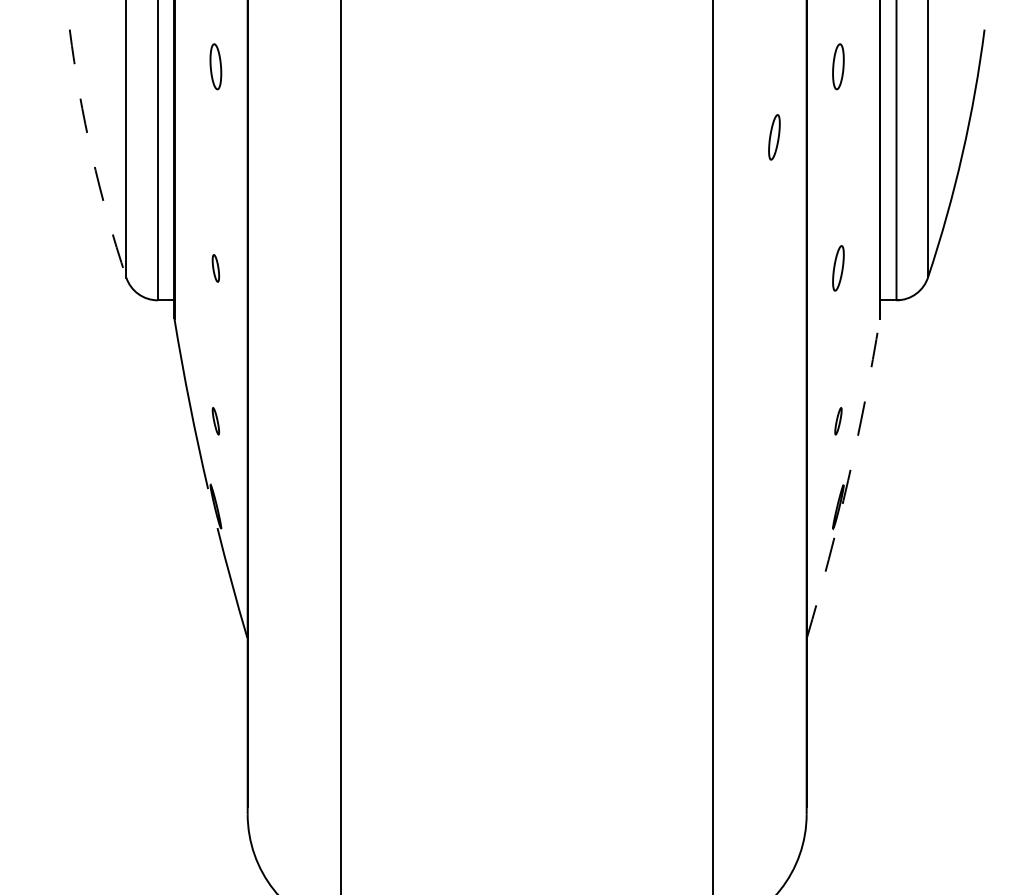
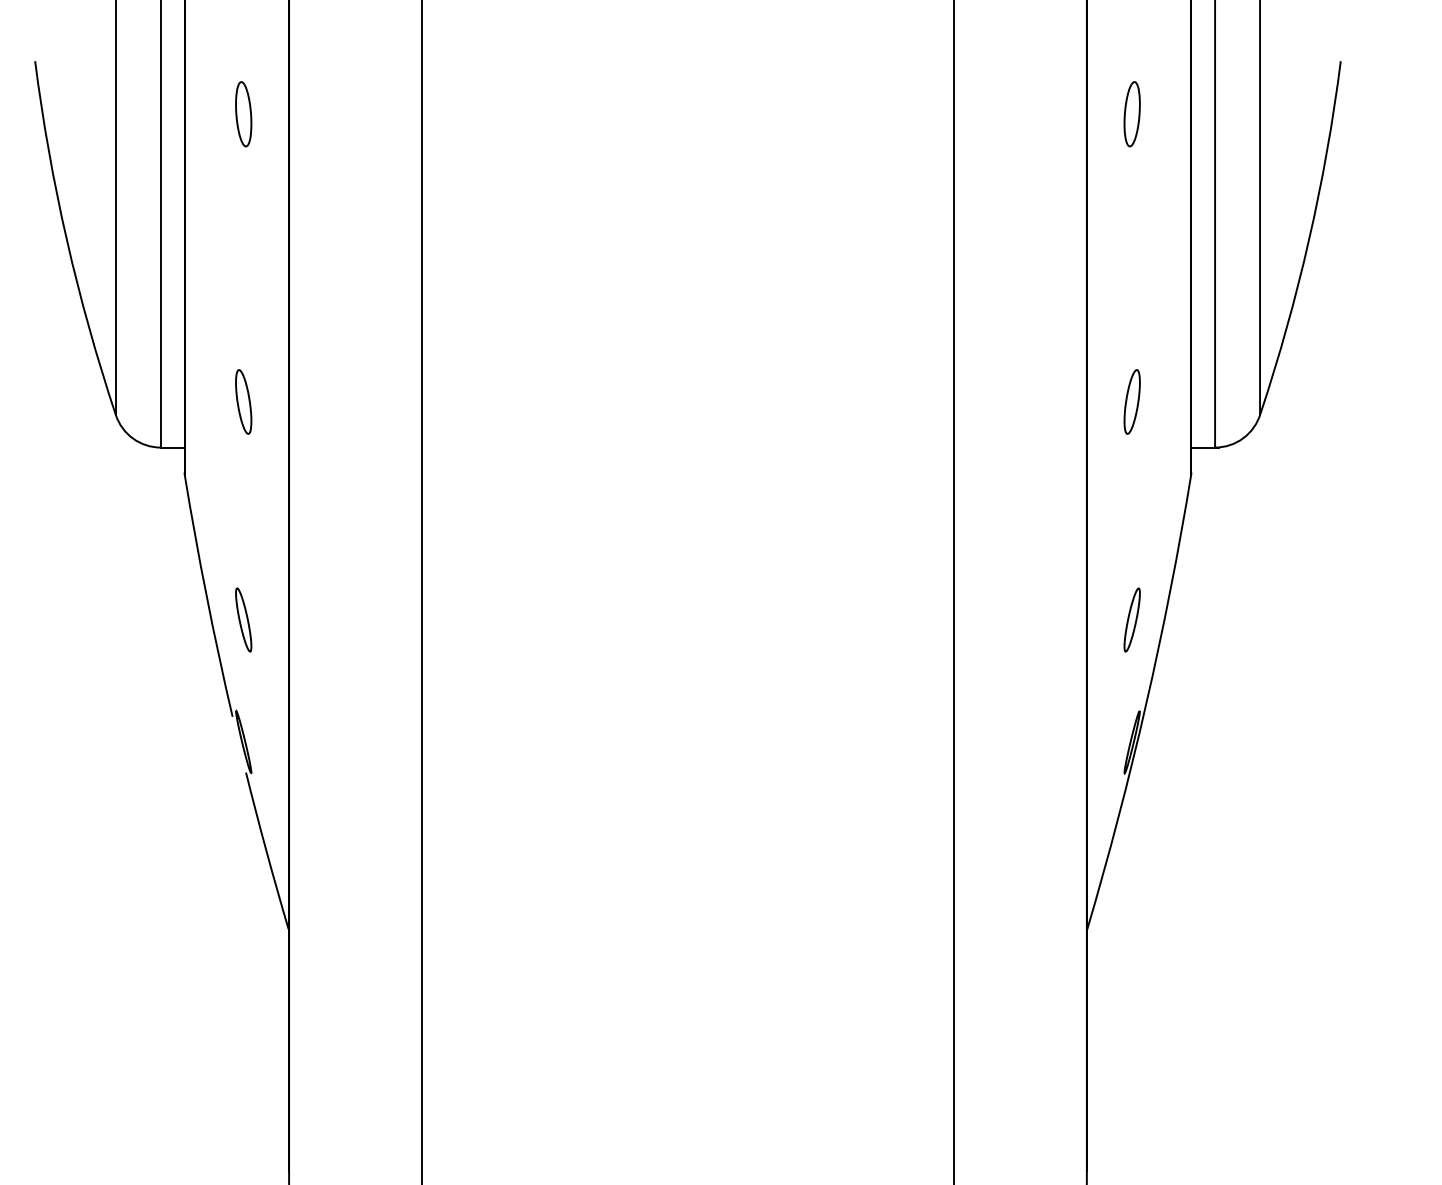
part: (774, 137) -> (1040, 215), removed
arc: (92, 155) -> (67, 240), dashed -> solid
part: (215, 268) -> (243, 402), size x1.67
part: (215, 421) -> (243, 620), size x1.67
part: (838, 421) -> (1132, 620), size x1.67
arc: (848, 480) -> (1146, 704), dashed -> solid

